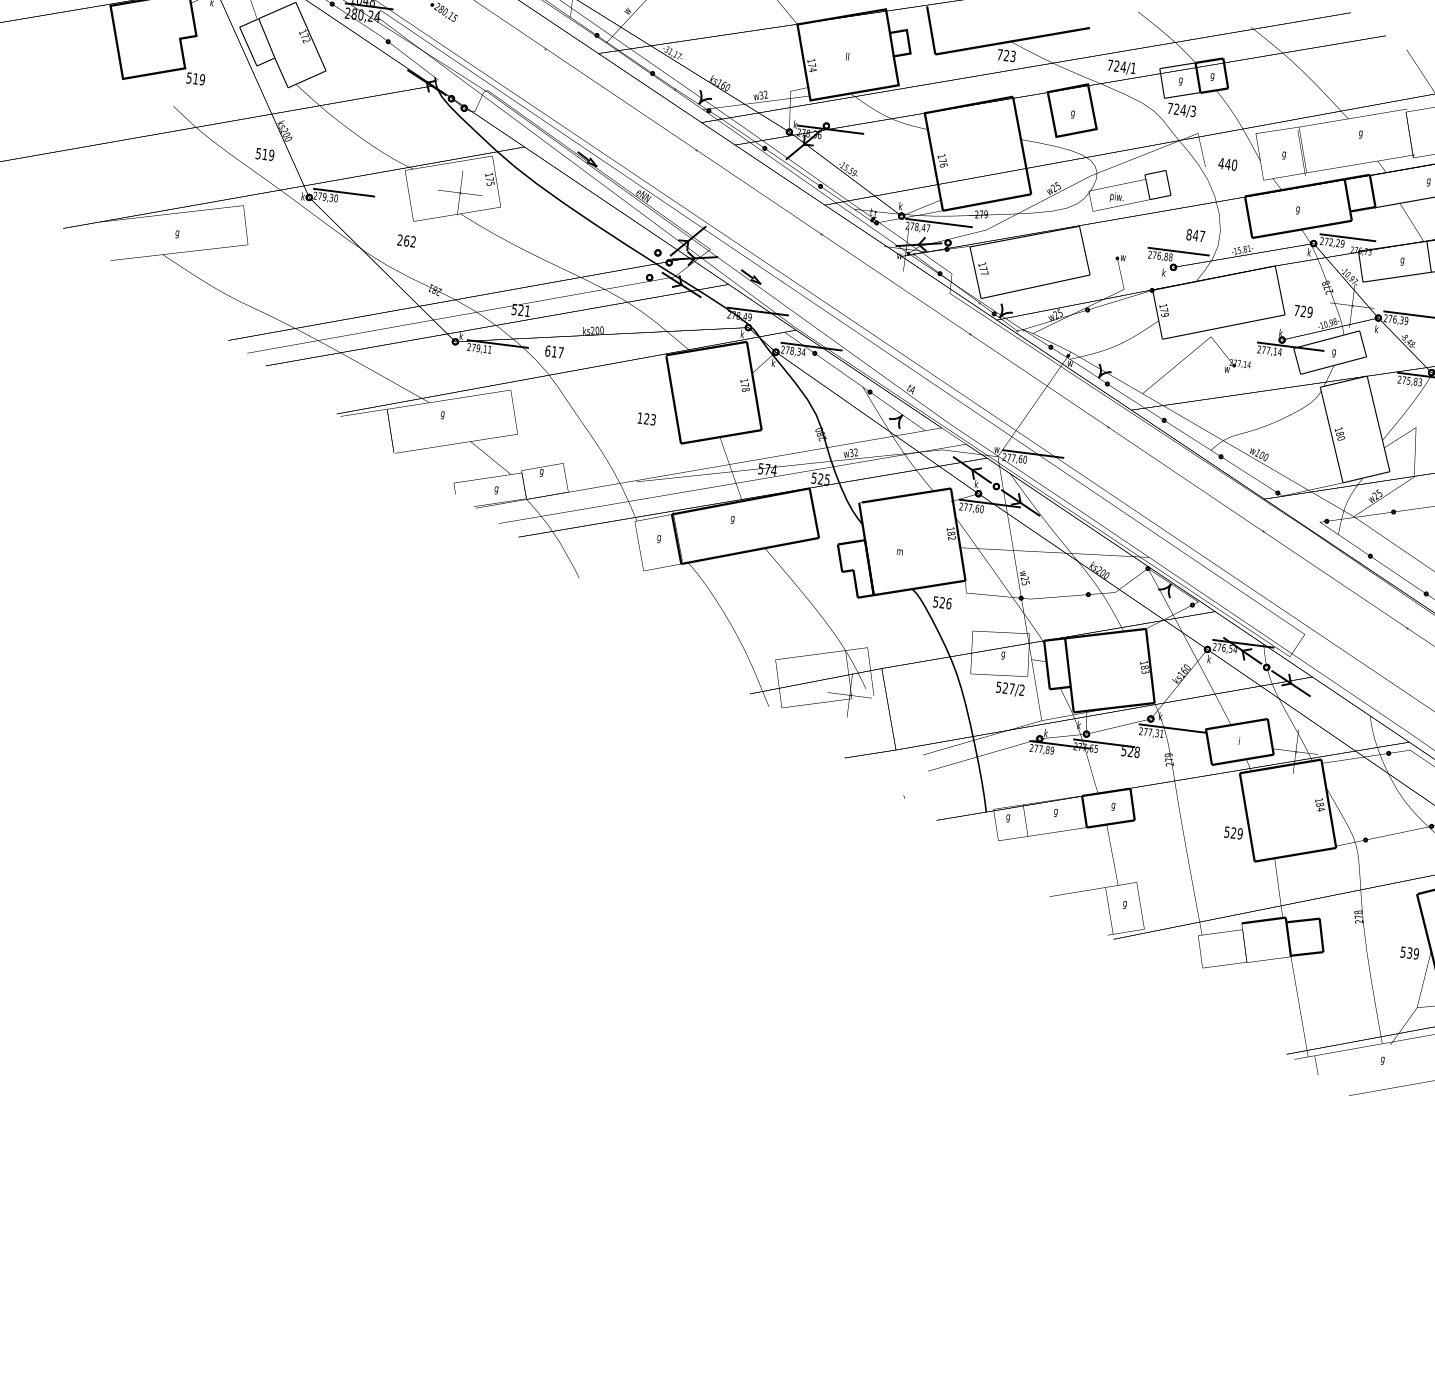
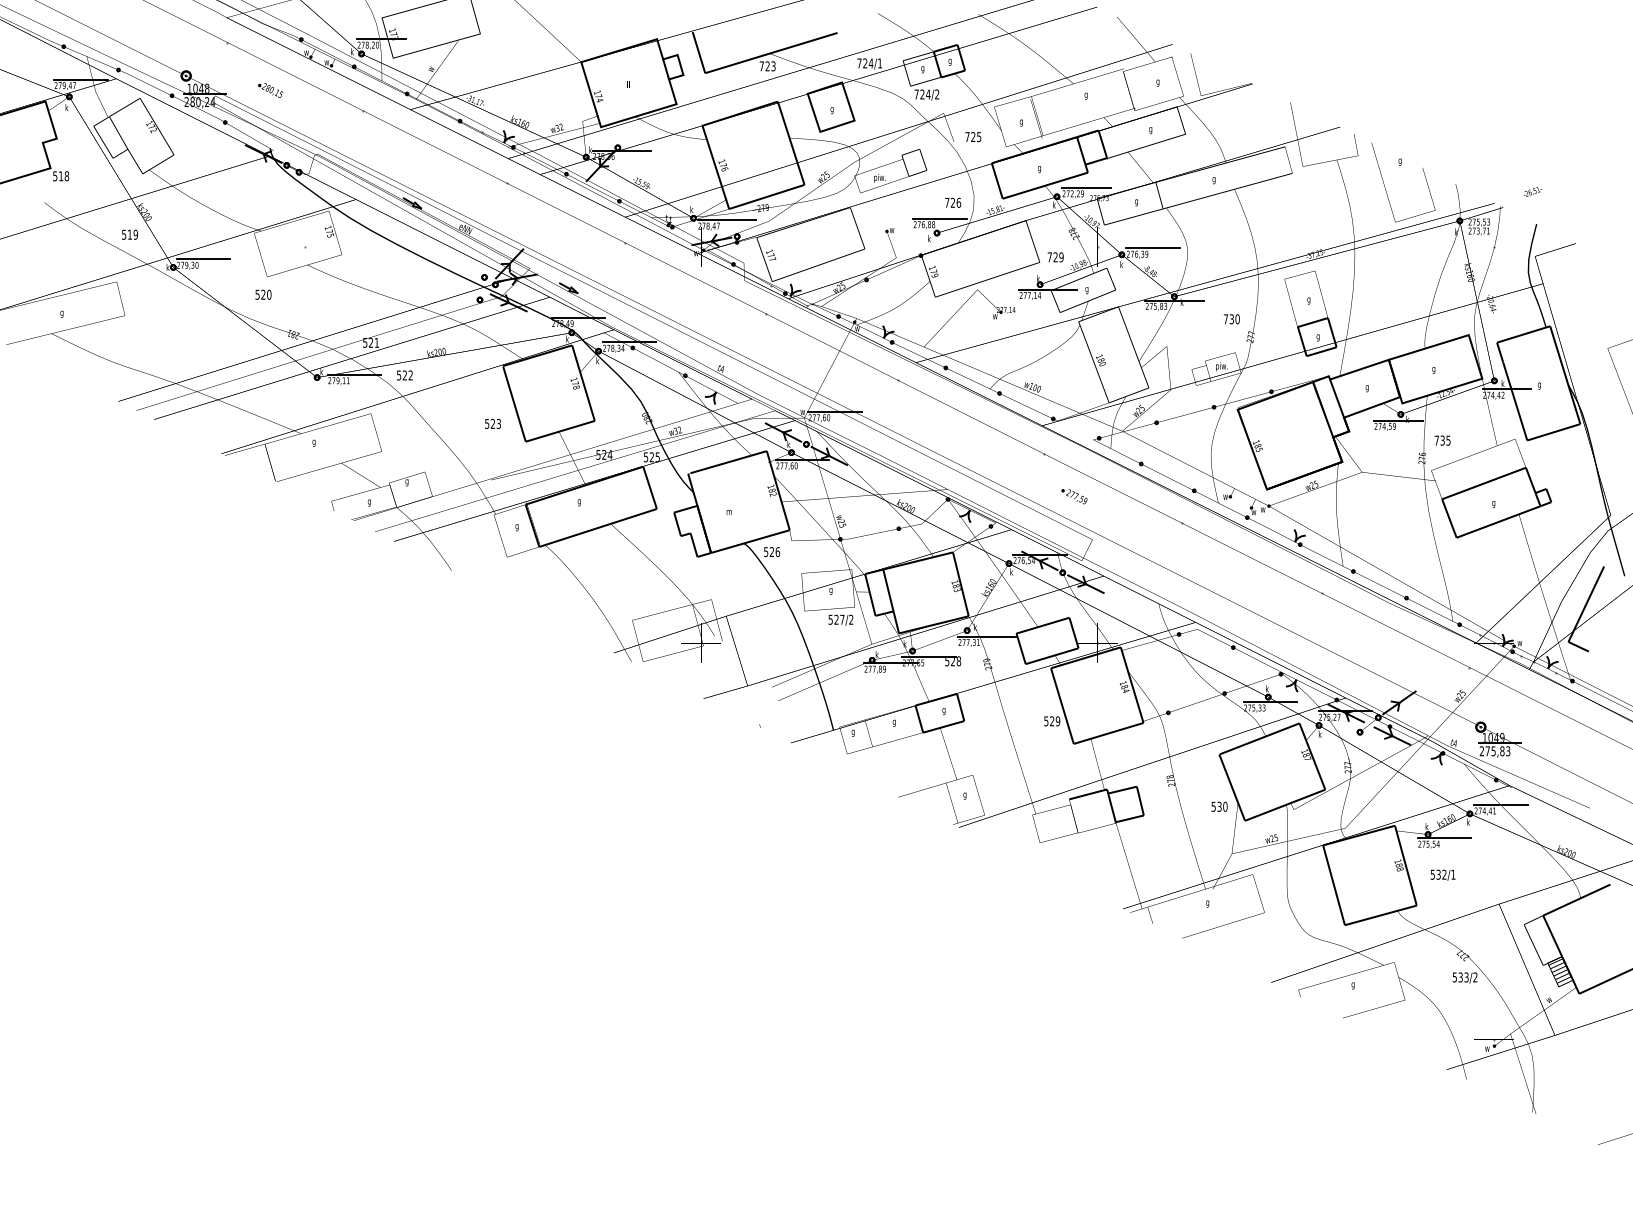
text: (201, 79) -> (66, 176), 519 -> 518
text: (1193, 111) -> (937, 94), 724/3 -> 724/2
text: (1228, 164) -> (973, 137), 440 -> 725
text: (1196, 235) -> (953, 202), 847 -> 726
text: (406, 240) -> (263, 294), 262 -> 520
text: (553, 351) -> (404, 375), 617 -> 522
text: (640, 417) -> (487, 423), 123 -> 523
text: (767, 469) -> (604, 454), 574 -> 524
part: (1290, 583) -> (1074, 496), added
text: (1416, 953) -> (1225, 806), 539 -> 530

